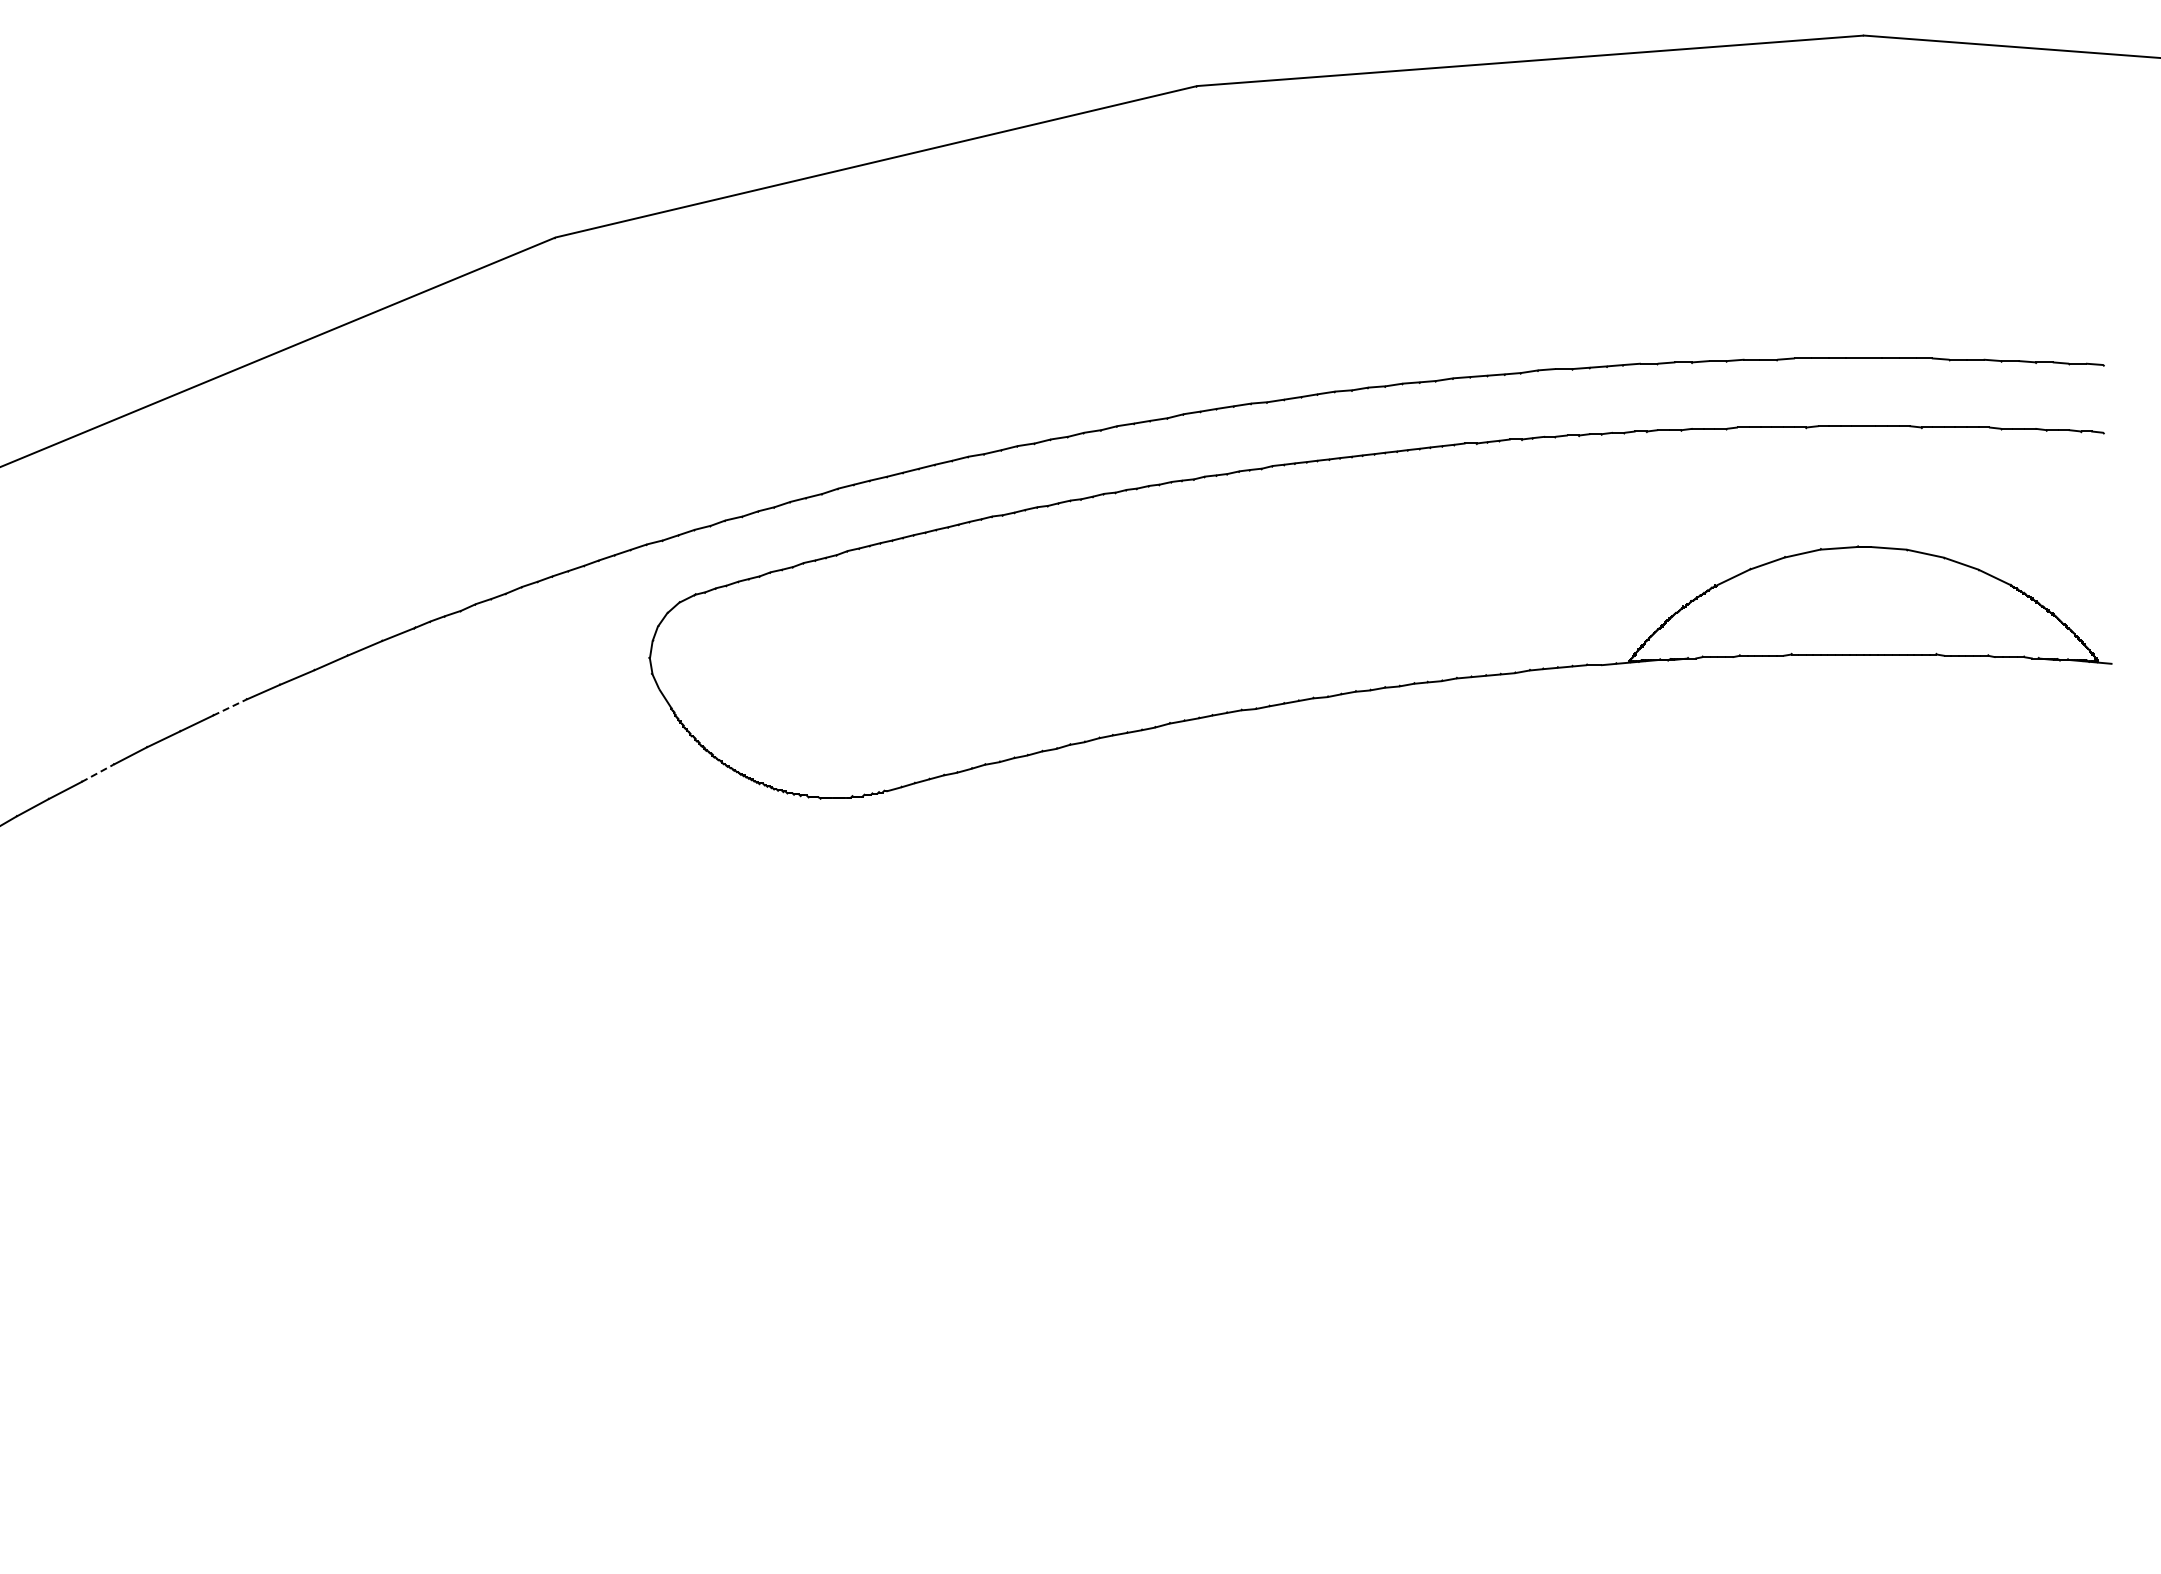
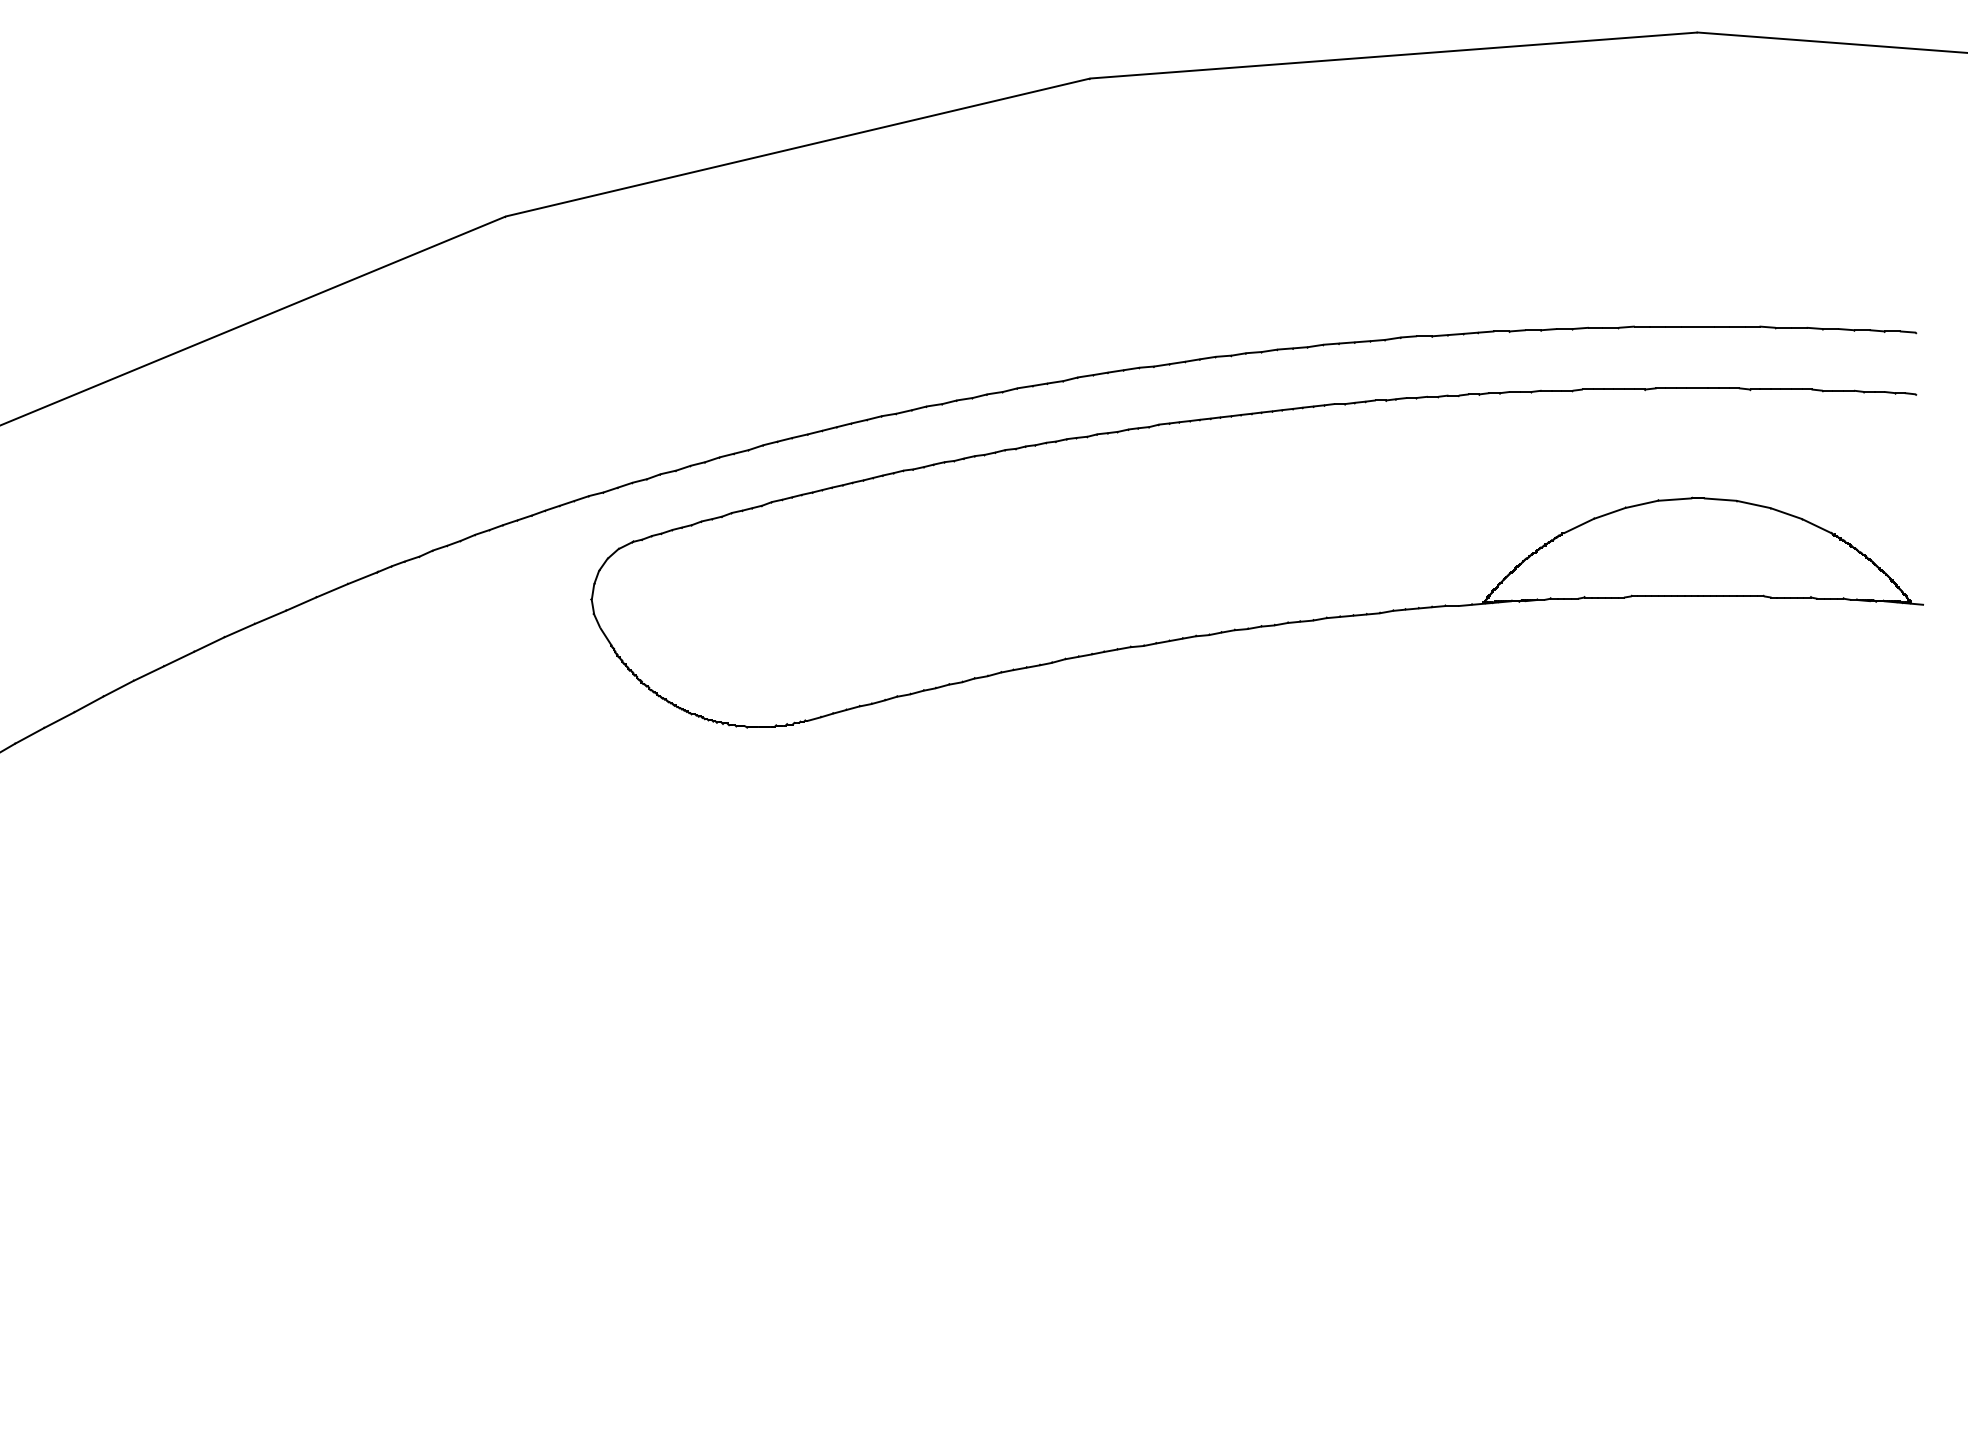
line: (230, 707) -> (209, 644), dashed -> solid
line: (98, 772) -> (89, 703), dashed -> solid

